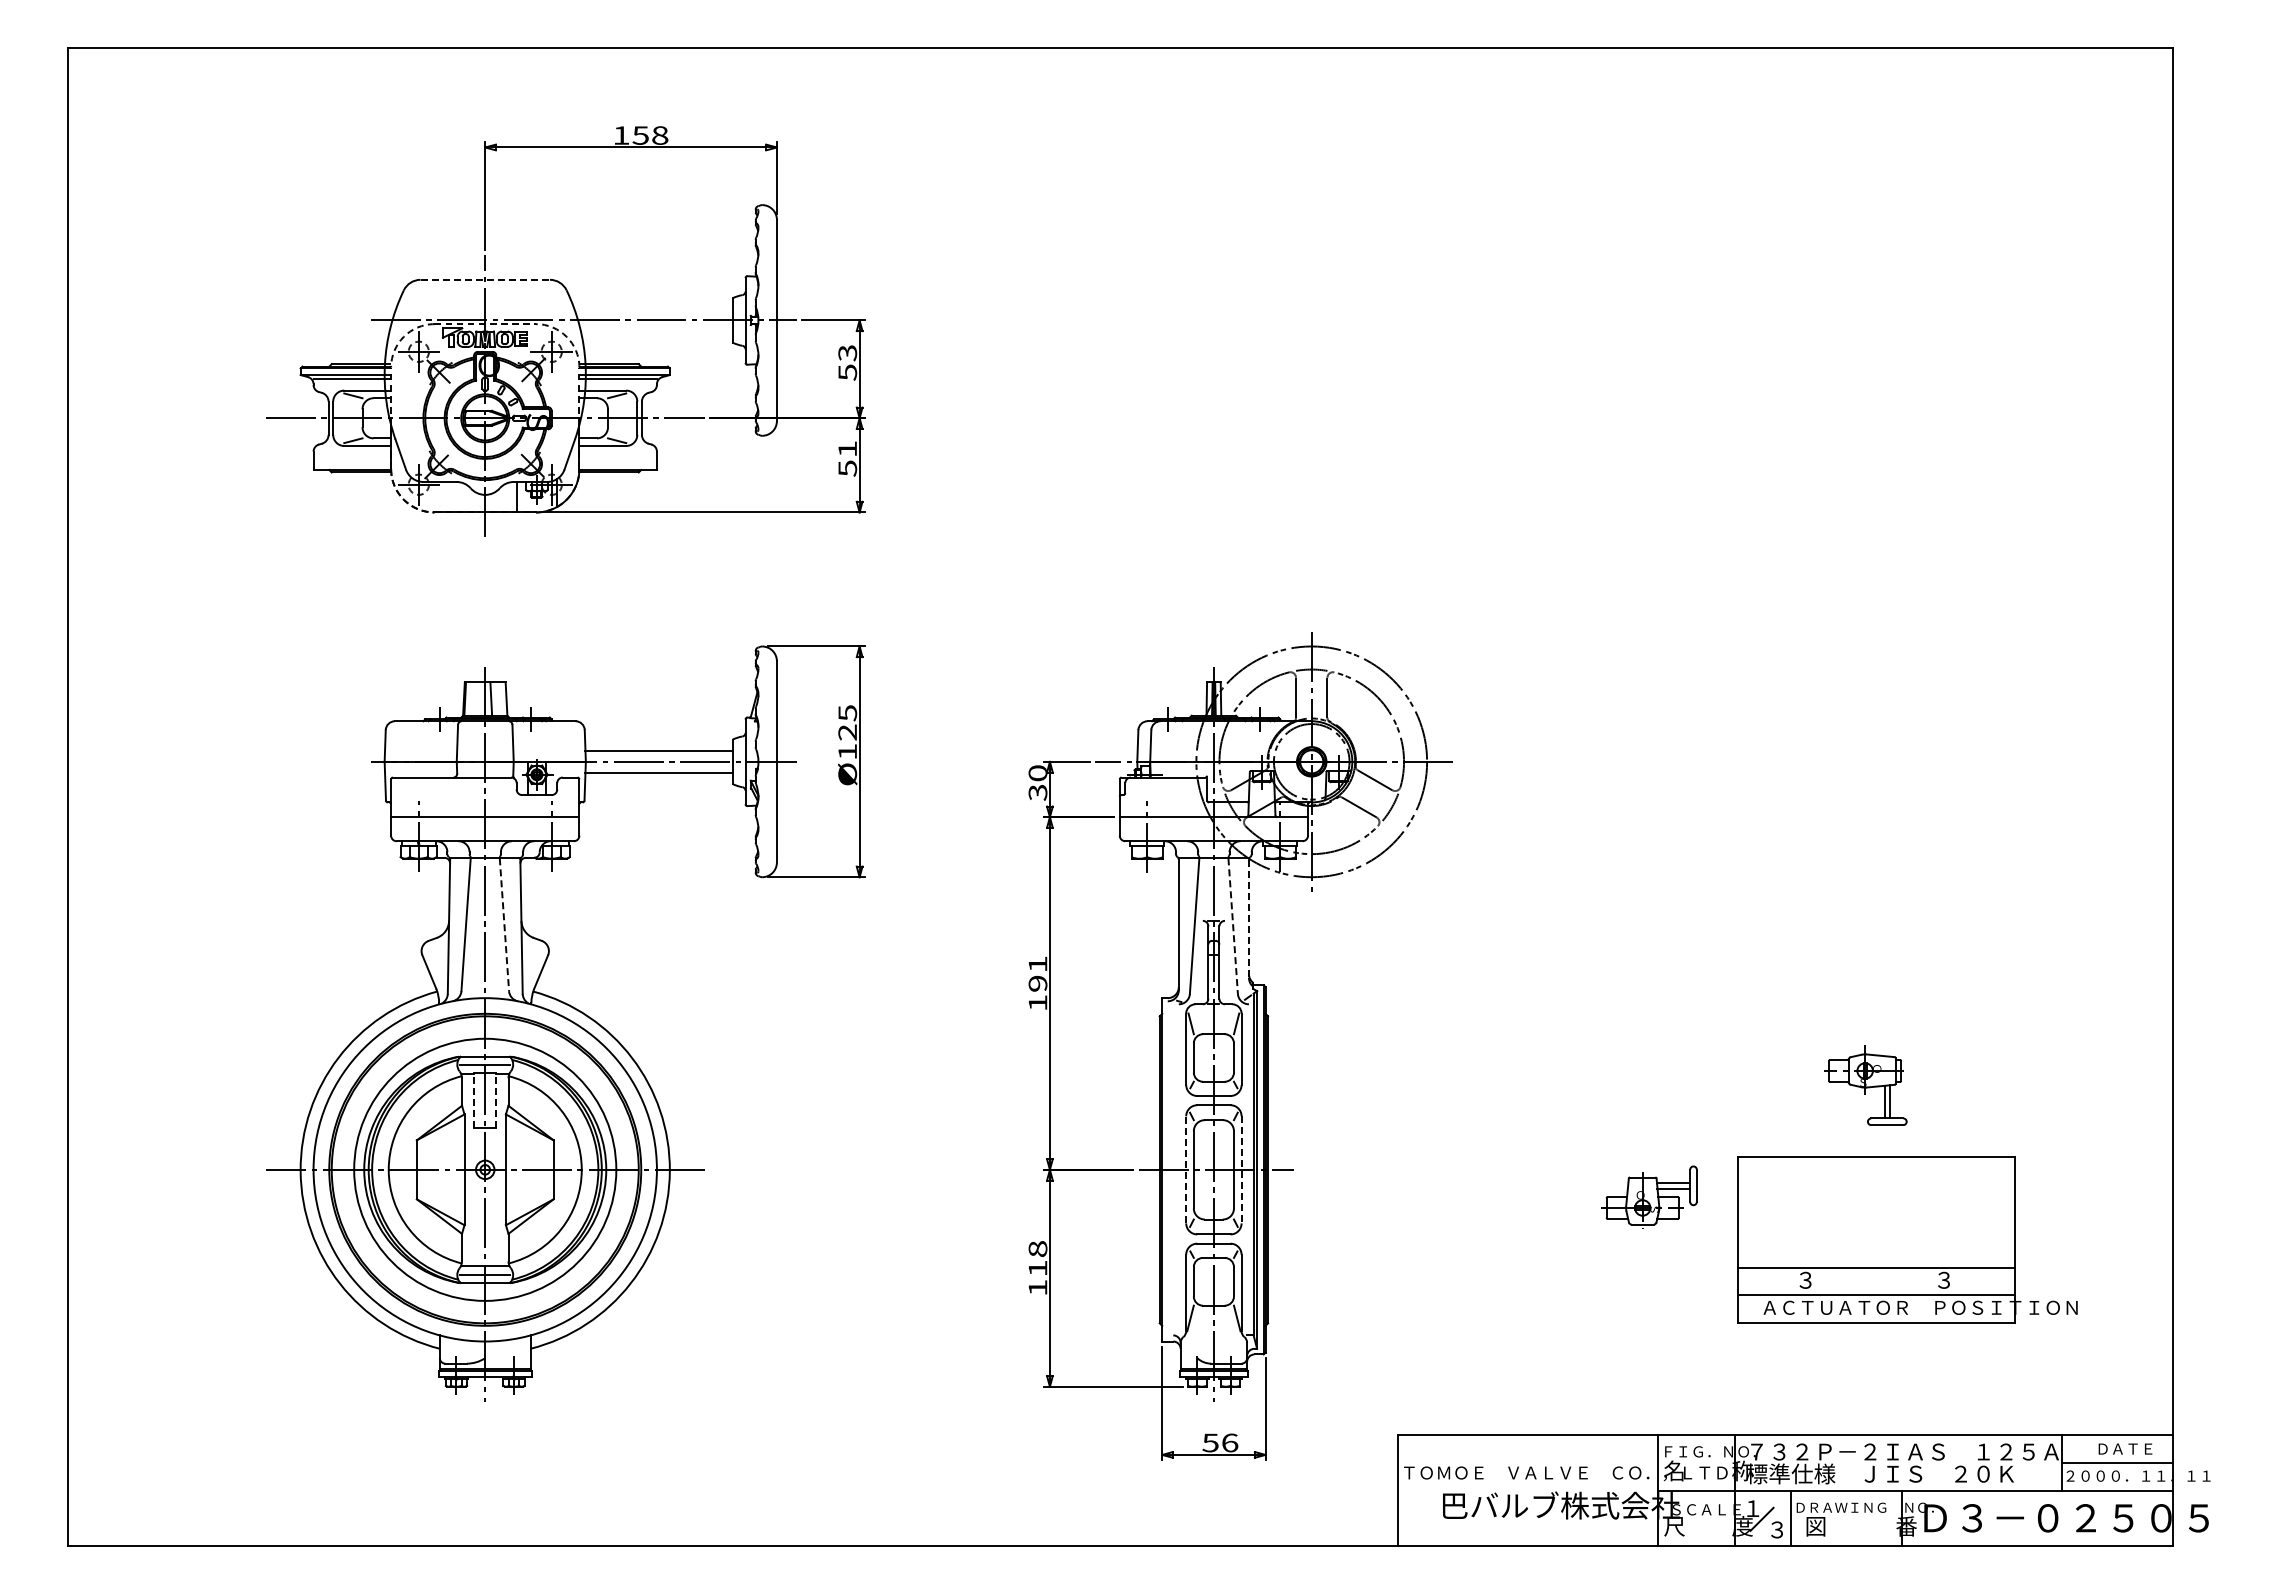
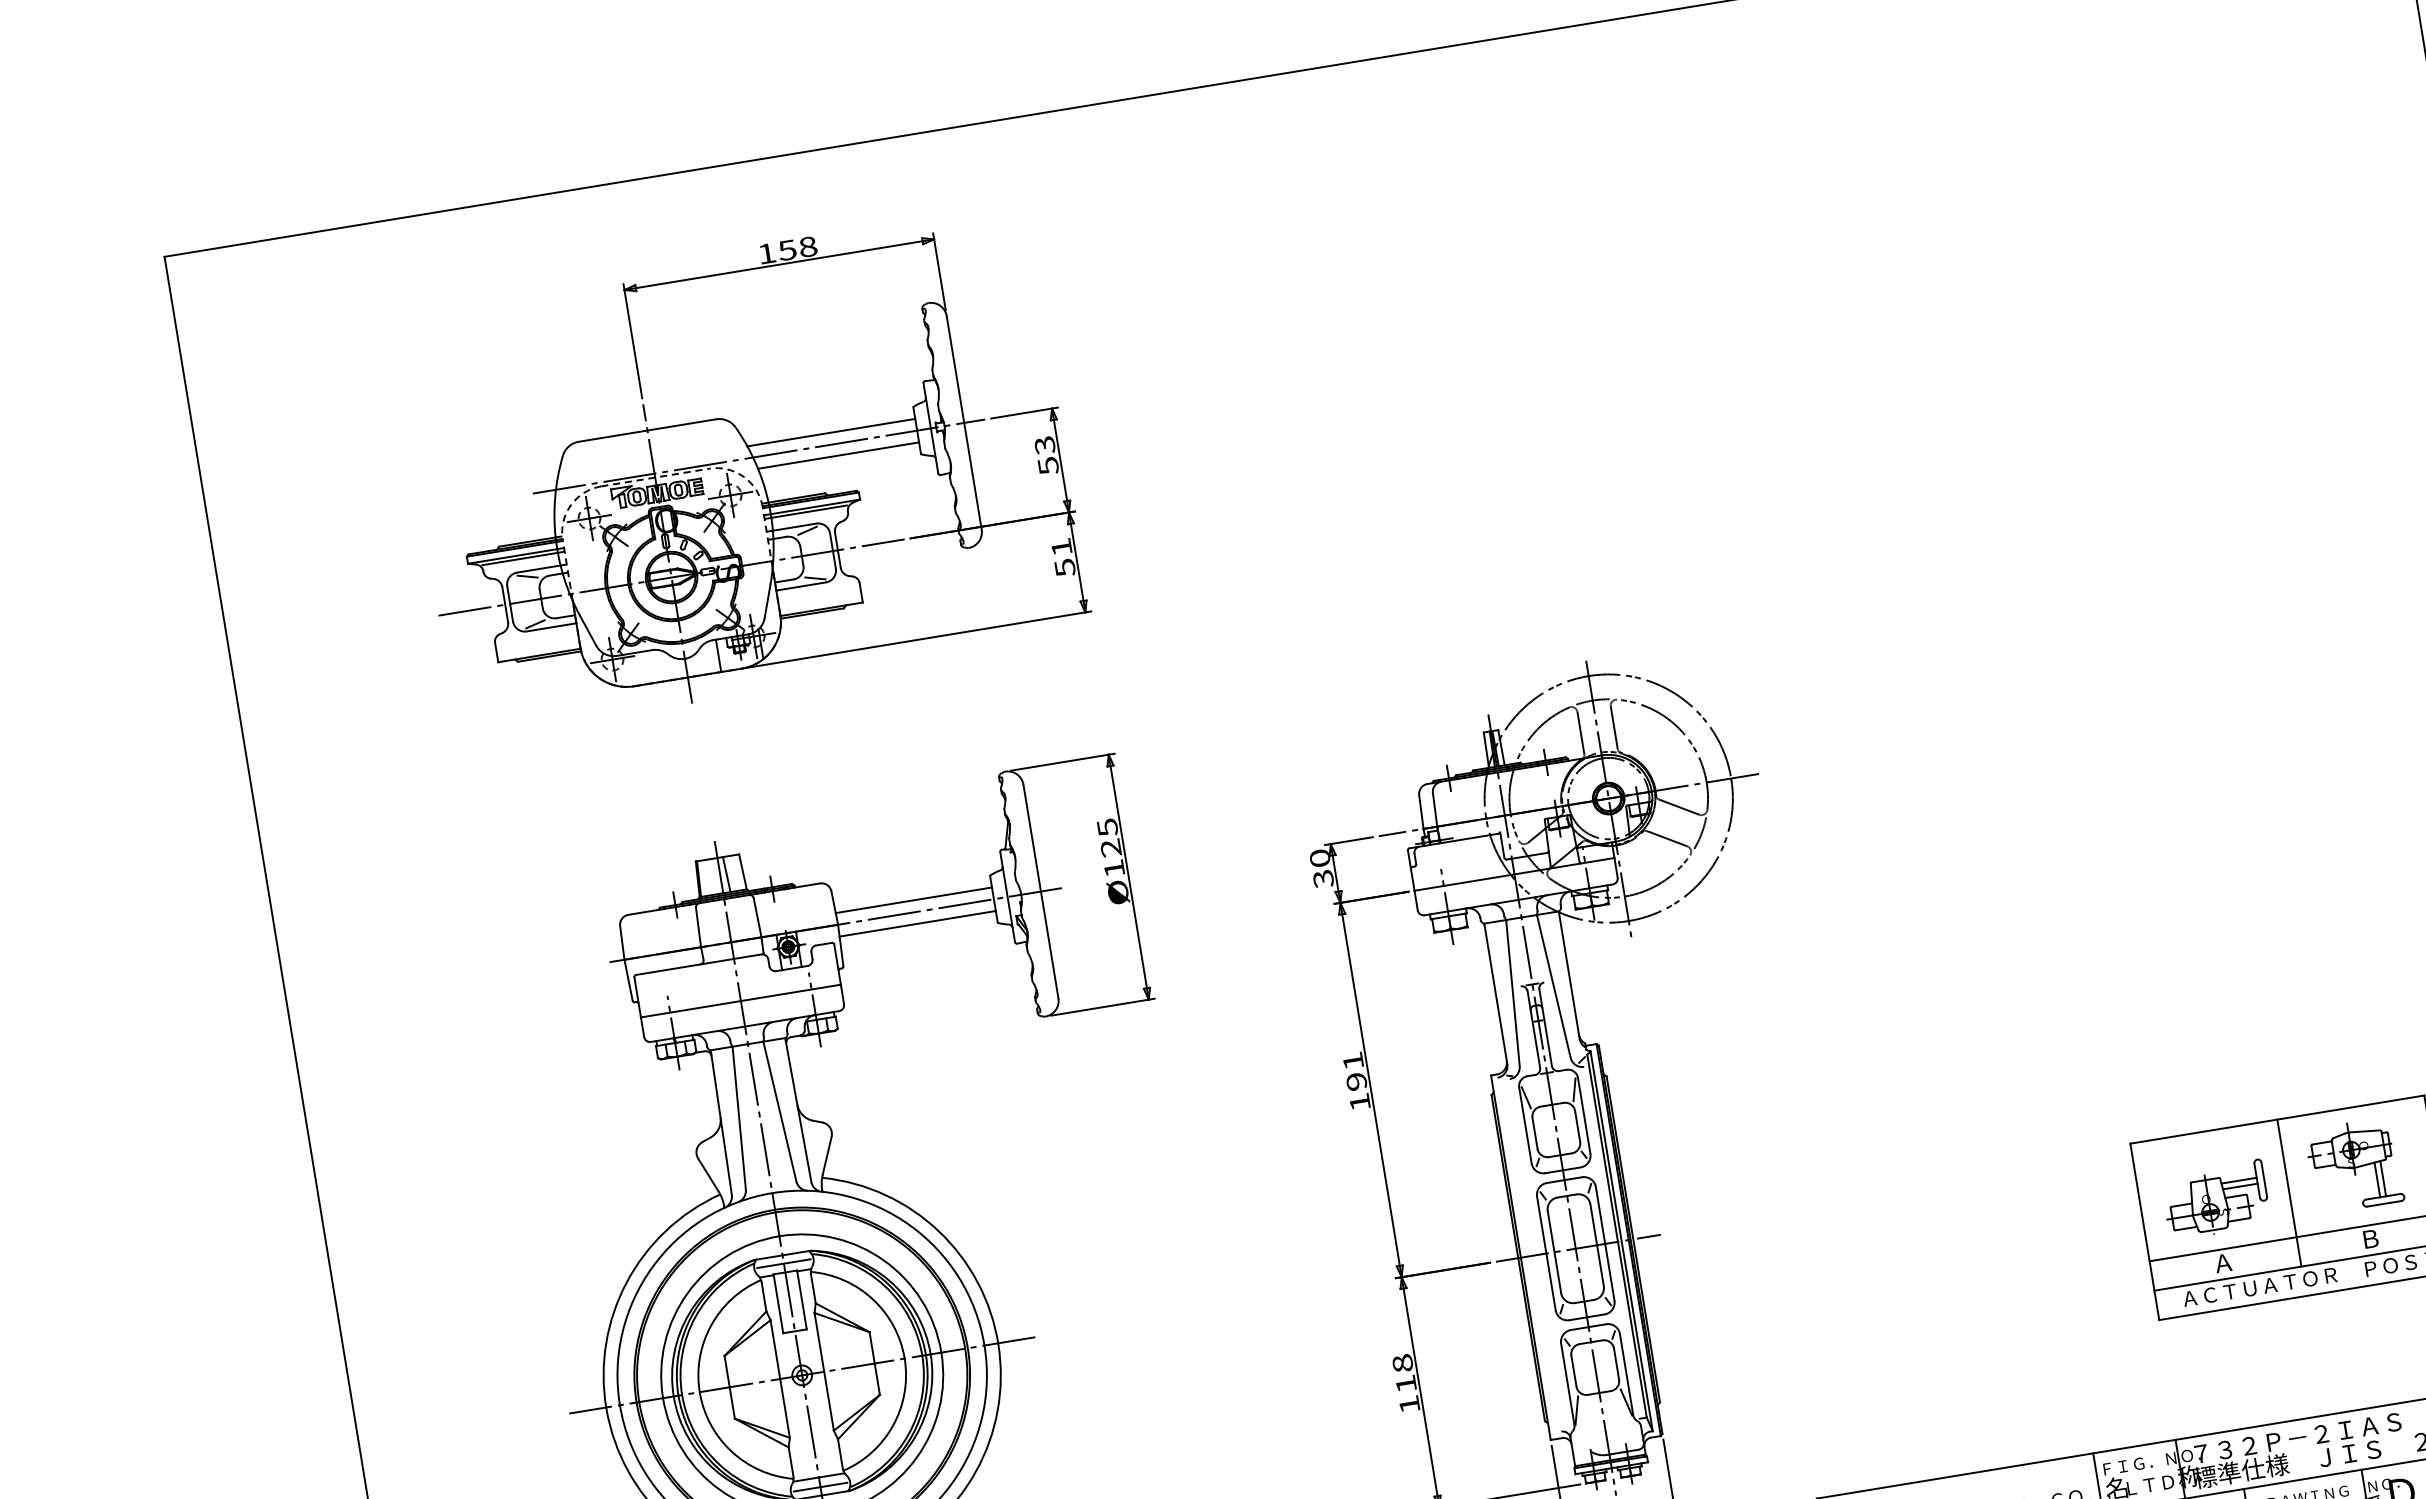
line: (485, 279) -> (647, 430), dashed -> solid
line: (653, 309) -> (831, 432), added
line: (656, 331) -> (838, 455), added
arc: (403, 499) -> (598, 677), dashed -> solid
line: (1248, 919) -> (1568, 976), dashed -> solid
line: (504, 924) -> (779, 1111), dashed -> solid
line: (1233, 926) -> (1554, 986), dashed -> solid
part: (1865, 1085) -> (2354, 1165), moved
line: (474, 1100) -> (778, 1303), dashed -> solid
line: (496, 1100) -> (802, 1299), dashed -> solid
line: (1186, 1169) -> (1546, 1253), dashed -> solid
line: (1241, 1169) -> (1605, 1243), dashed -> solid
part: (1649, 1196) -> (2215, 1199), moved
line: (1876, 1225) -> (2288, 1192), added
text: (1805, 1279) -> (2222, 1262), ３ -> Ａ
text: (1944, 1279) -> (2370, 1238), ３ -> Ｂ

